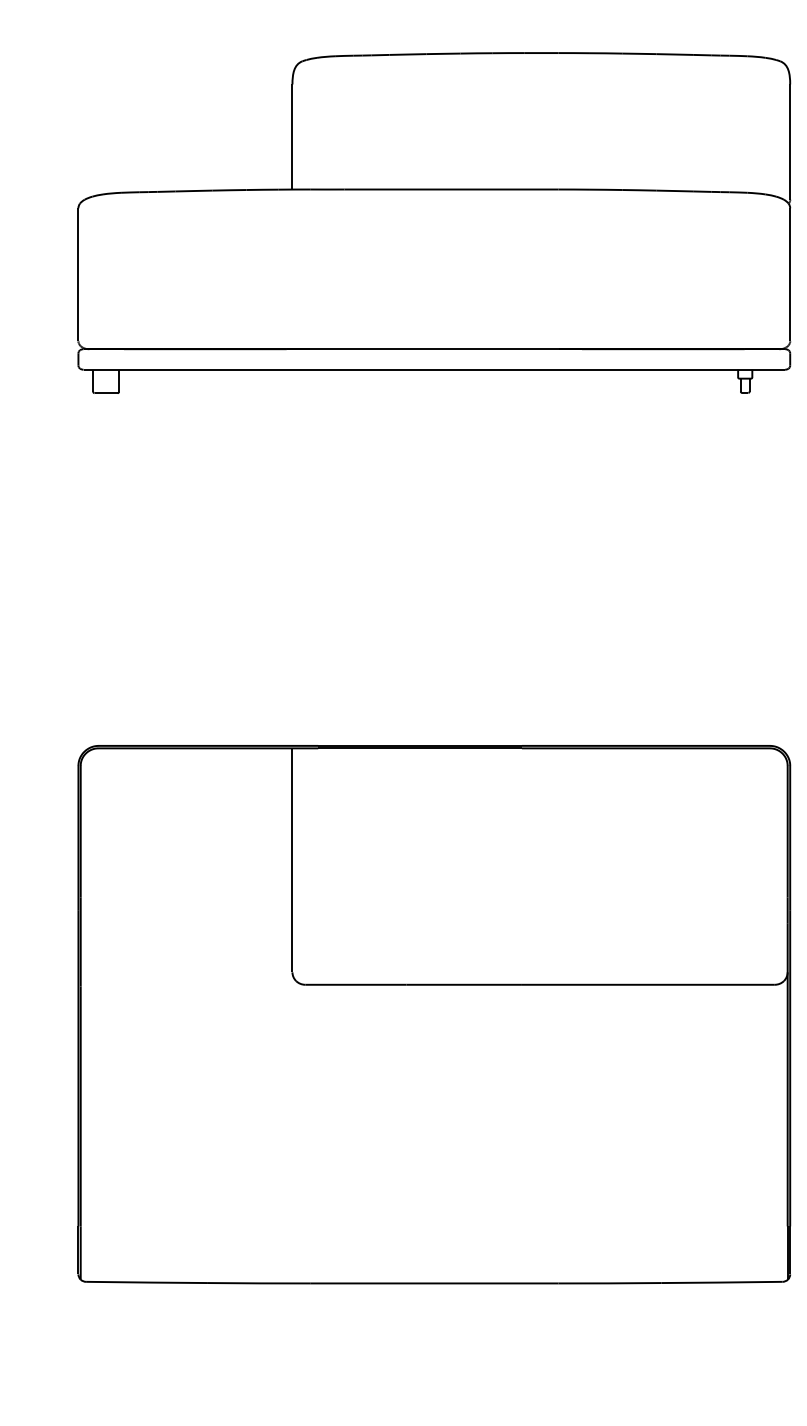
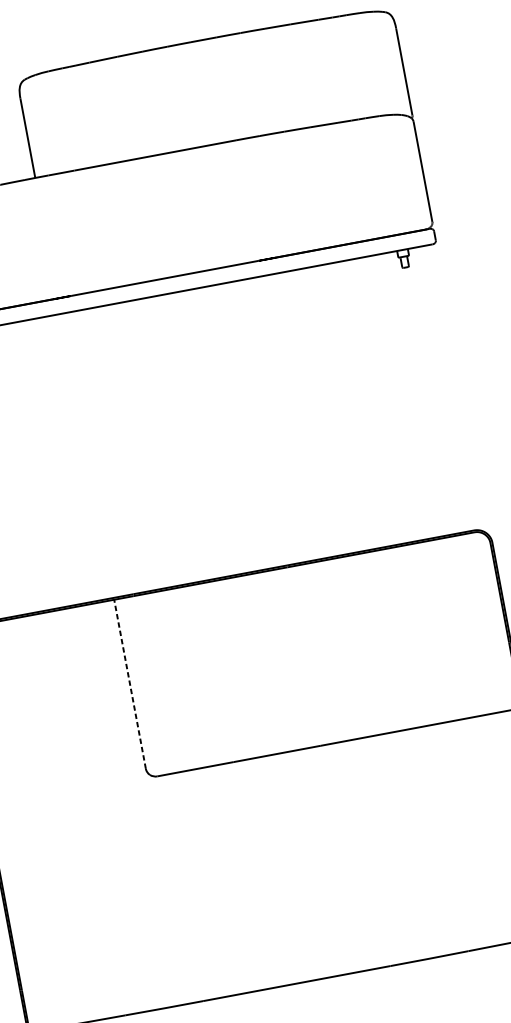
line: (292, 860) -> (130, 684), solid -> dashed

